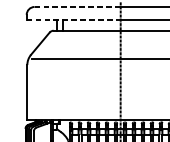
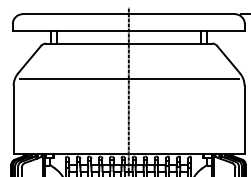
line: (78, 7) -> (76, 14), dashed -> solid
line: (73, 20) -> (70, 30), dashed -> solid

